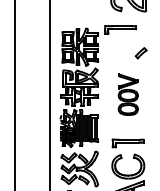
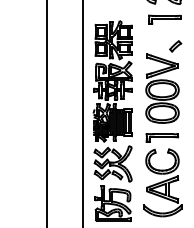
part: (120, 29) -> (164, 19), moved
part: (128, 94) -> (162, 88), size x1.67

